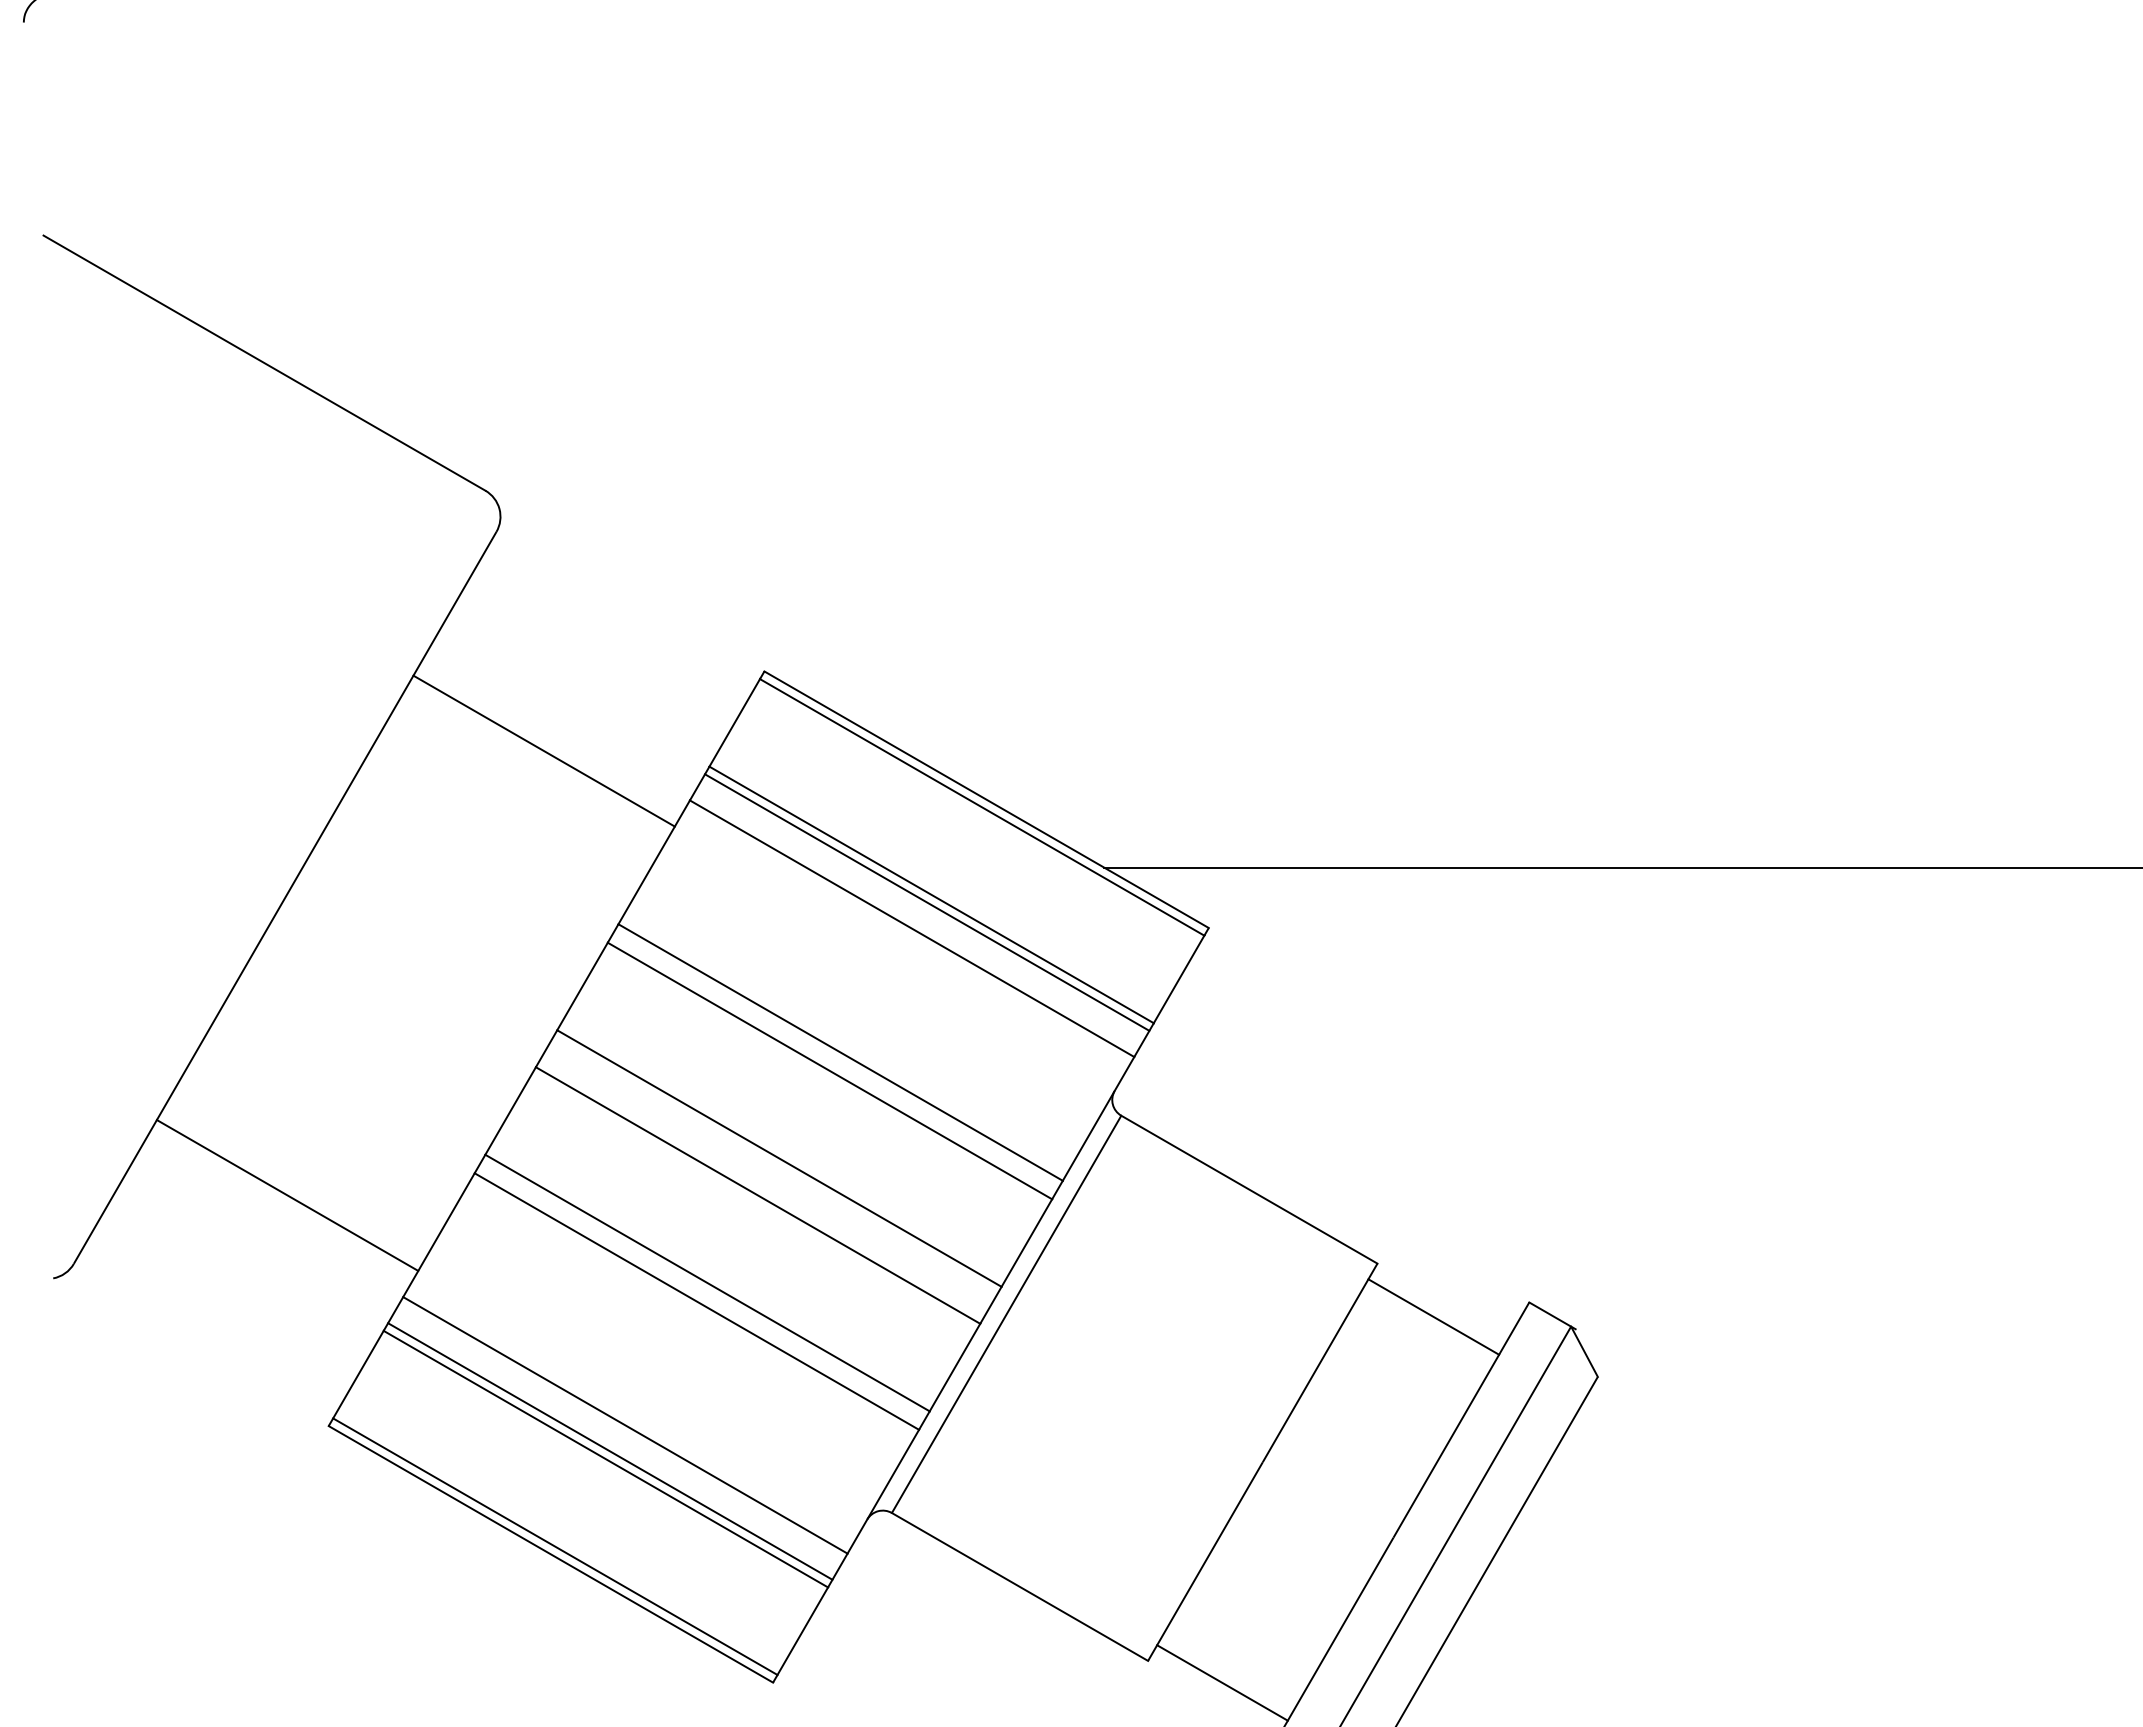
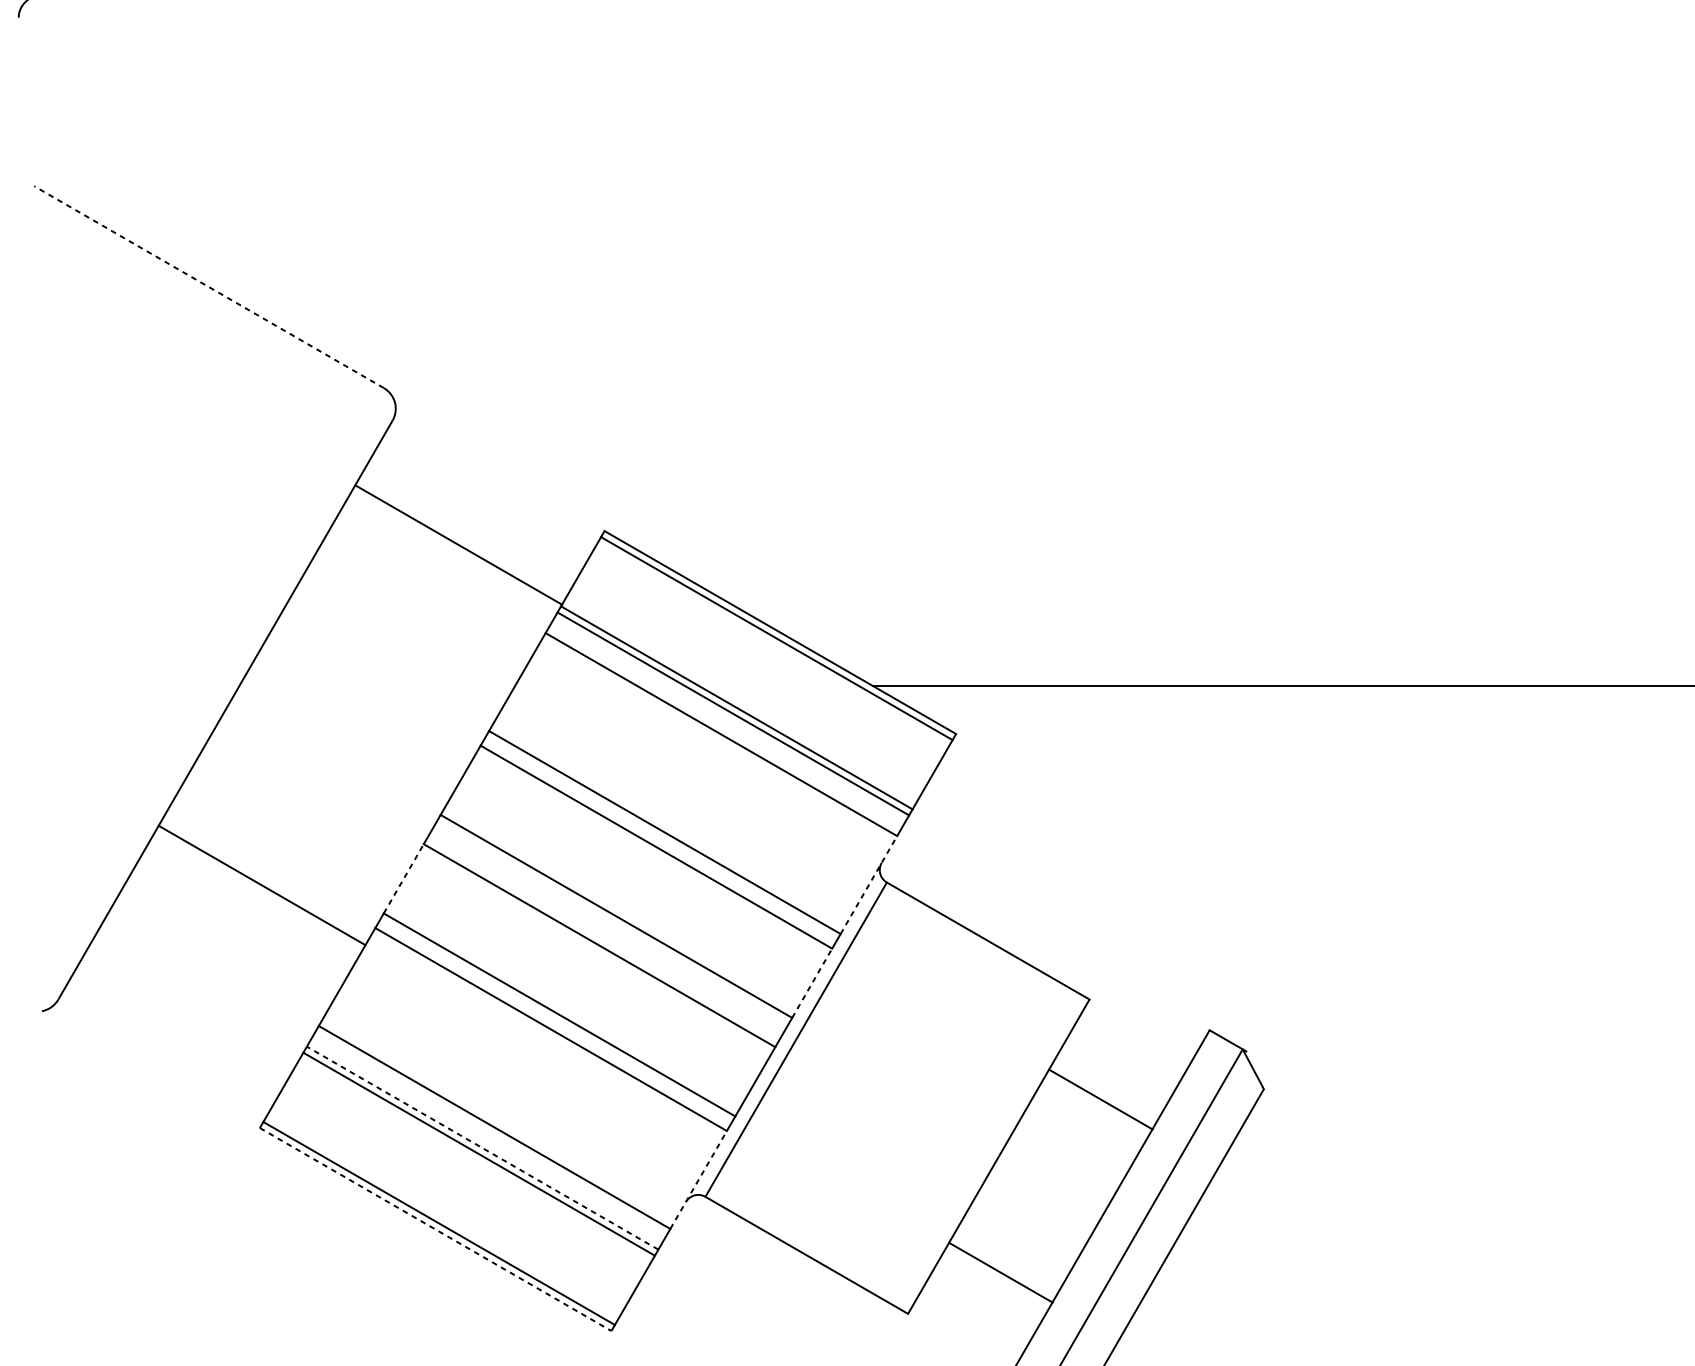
line: (264, 362) -> (209, 286), solid -> dashed
line: (543, 750) -> (458, 544), moved
line: (510, 1111) -> (403, 879), solid -> dashed
line: (1098, 1118) -> (868, 884), solid -> dashed
line: (287, 1195) -> (262, 885), moved
line: (1026, 1243) -> (811, 983), solid -> dashed
line: (1433, 1316) -> (1100, 1099), moved
line: (610, 1451) -> (482, 1148), solid -> dashed
line: (883, 1491) -> (698, 1179), solid -> dashed
line: (550, 1554) -> (435, 1229), solid -> dashed
line: (1222, 1682) -> (1000, 1272), moved

